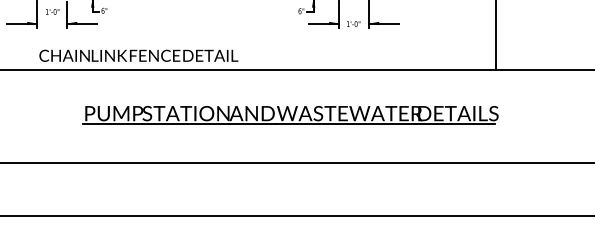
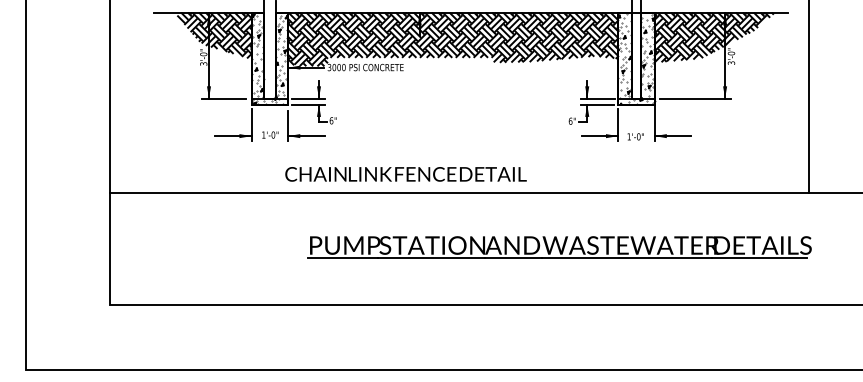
text: (52, 11) -> (270, 134), moved
text: (138, 55) -> (405, 174), moved

